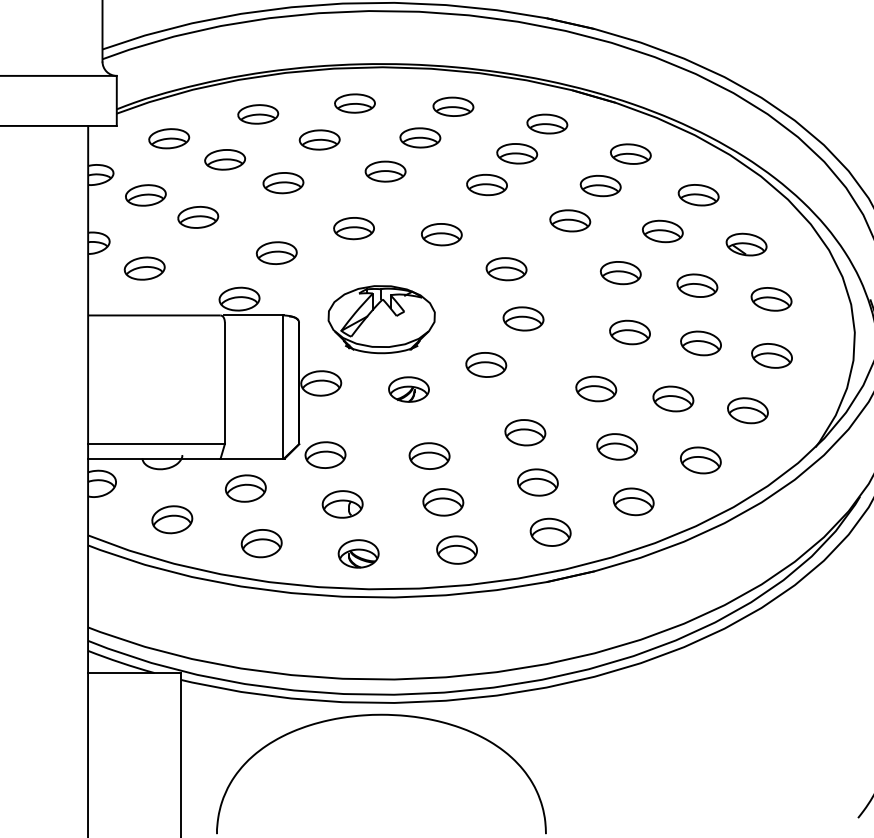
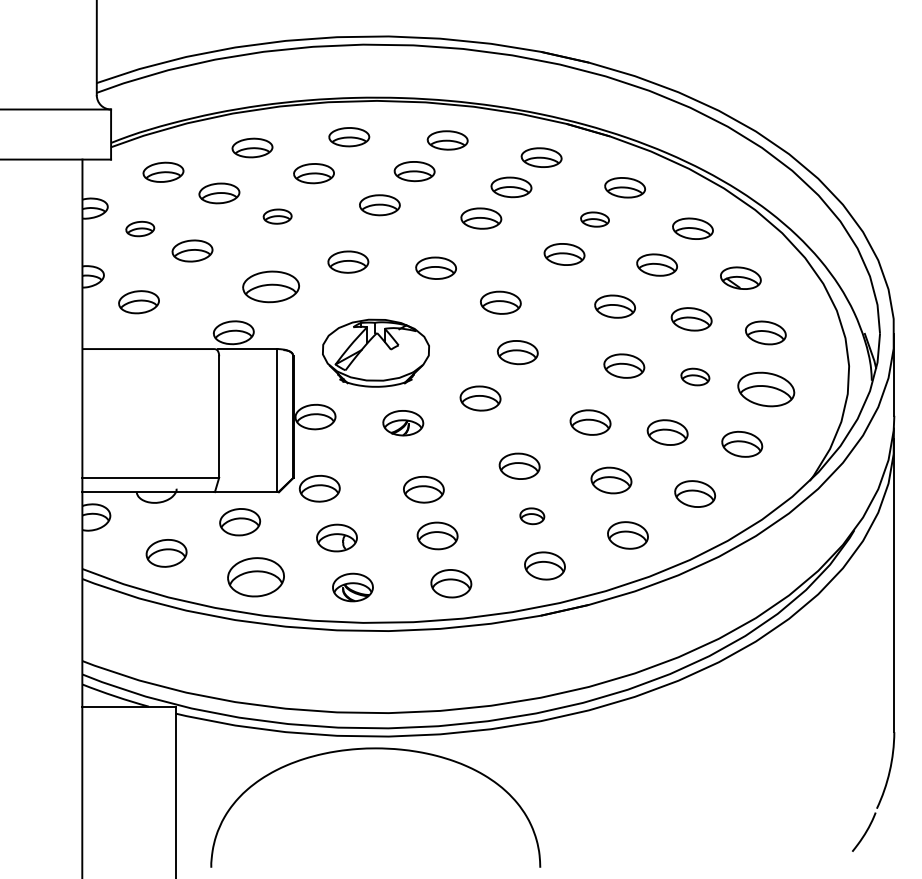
part: (283, 182) -> (277, 216), size x0.7
part: (600, 185) -> (594, 219), size x0.7
part: (146, 194) -> (140, 228), size x0.7
part: (276, 252) -> (270, 286), size x1.4
part: (701, 342) -> (695, 376), size x0.7
part: (772, 355) -> (766, 389), size x1.4
part: (538, 482) -> (532, 516), size x0.6
part: (261, 542) -> (255, 576), size x1.4

